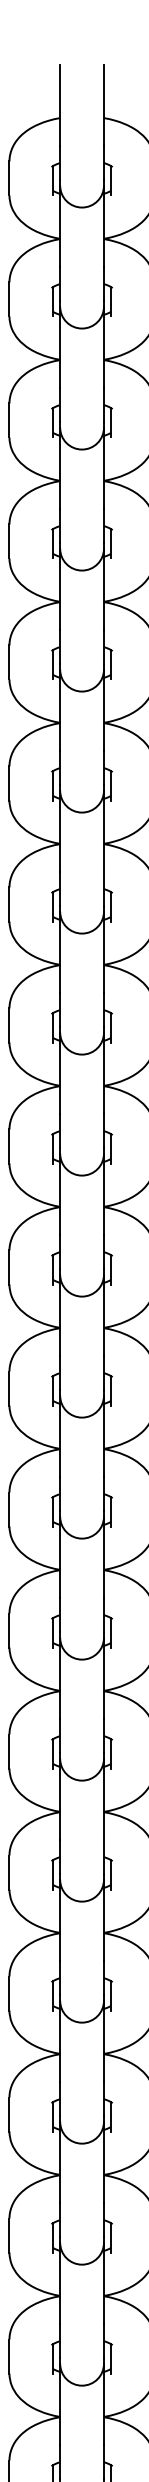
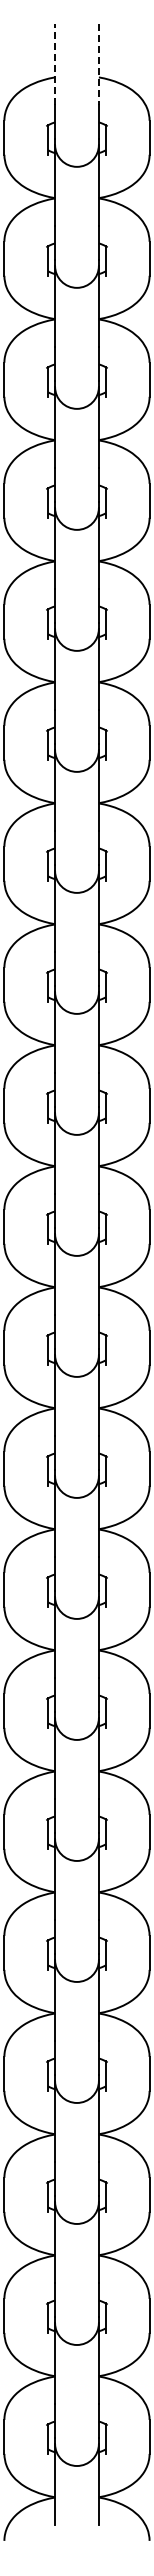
line: (60, 105) -> (55, 64), solid -> dashed
line: (103, 105) -> (98, 64), solid -> dashed

